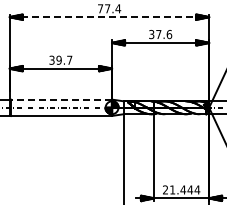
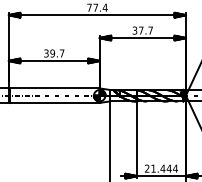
line: (109, 17) -> (97, 15), dashed -> solid
text: (169, 34) -> (150, 30), 37.6 -> 37.7
line: (61, 99) -> (54, 88), dashed -> solid

